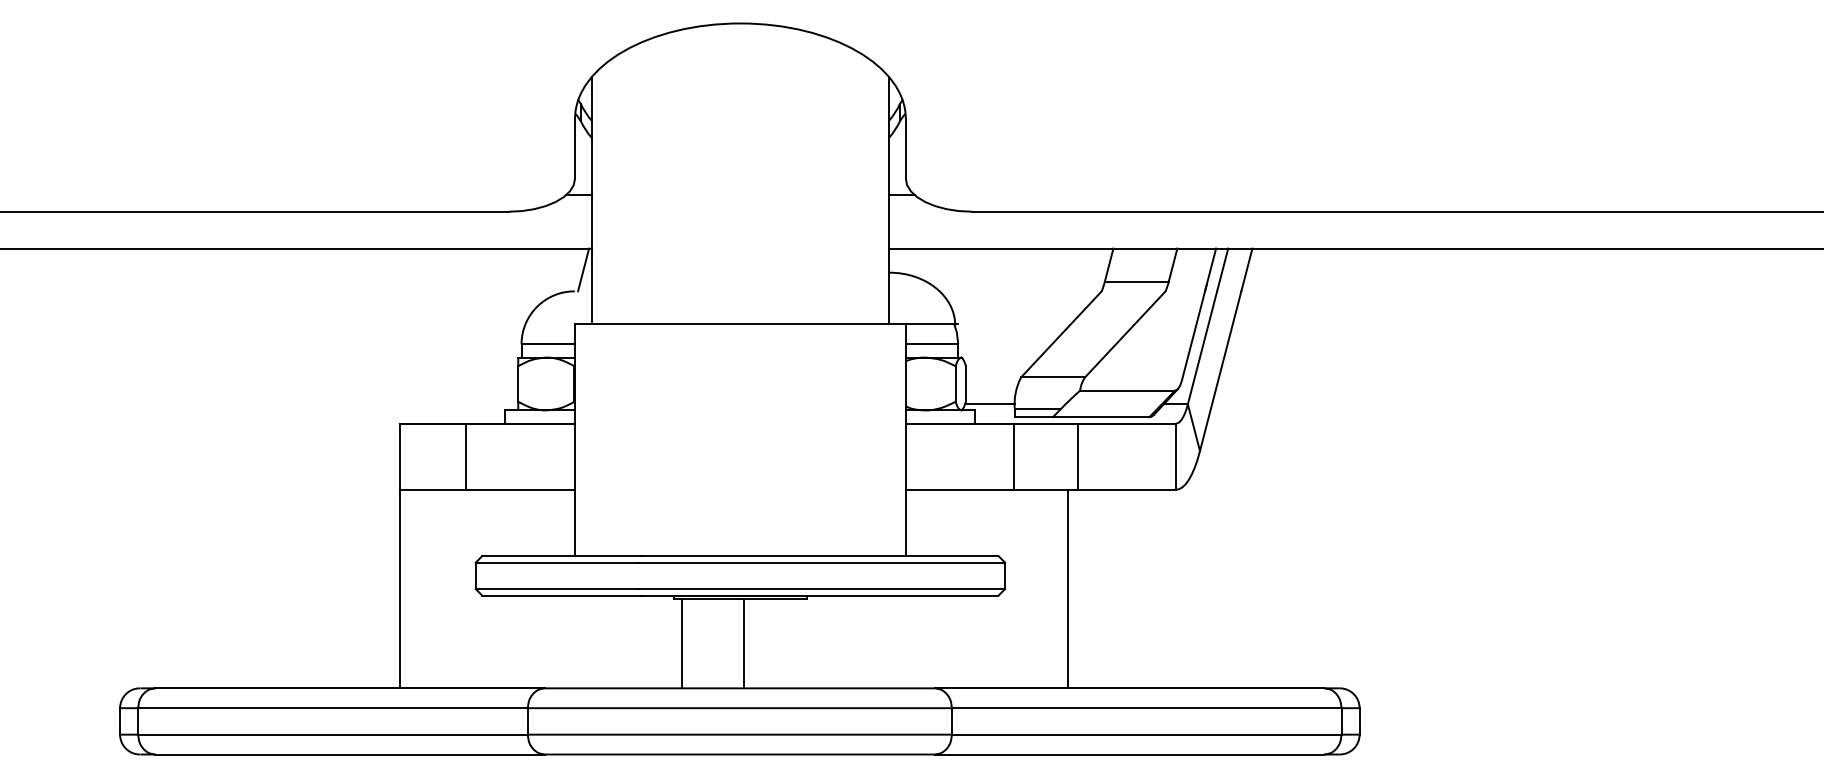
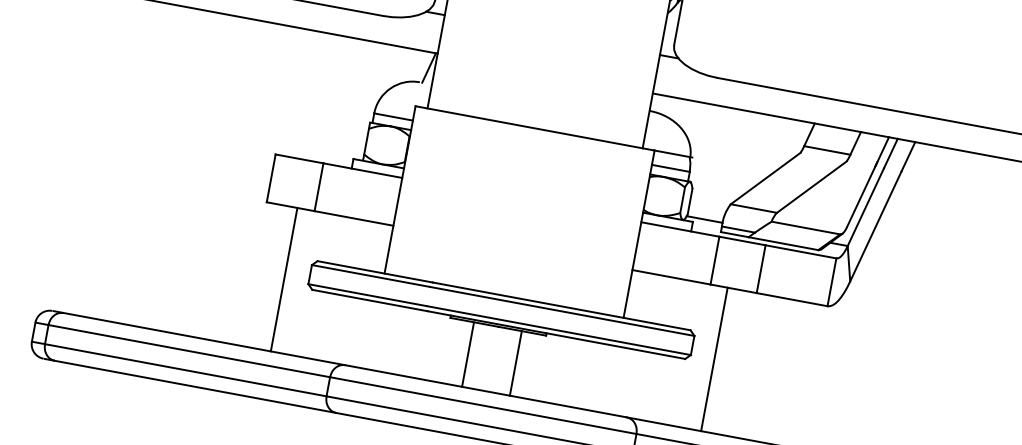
line: (400, 588) -> (284, 279), moved
line: (1067, 588) -> (714, 358), moved
line: (681, 643) -> (467, 354), moved
line: (743, 643) -> (515, 363), moved

